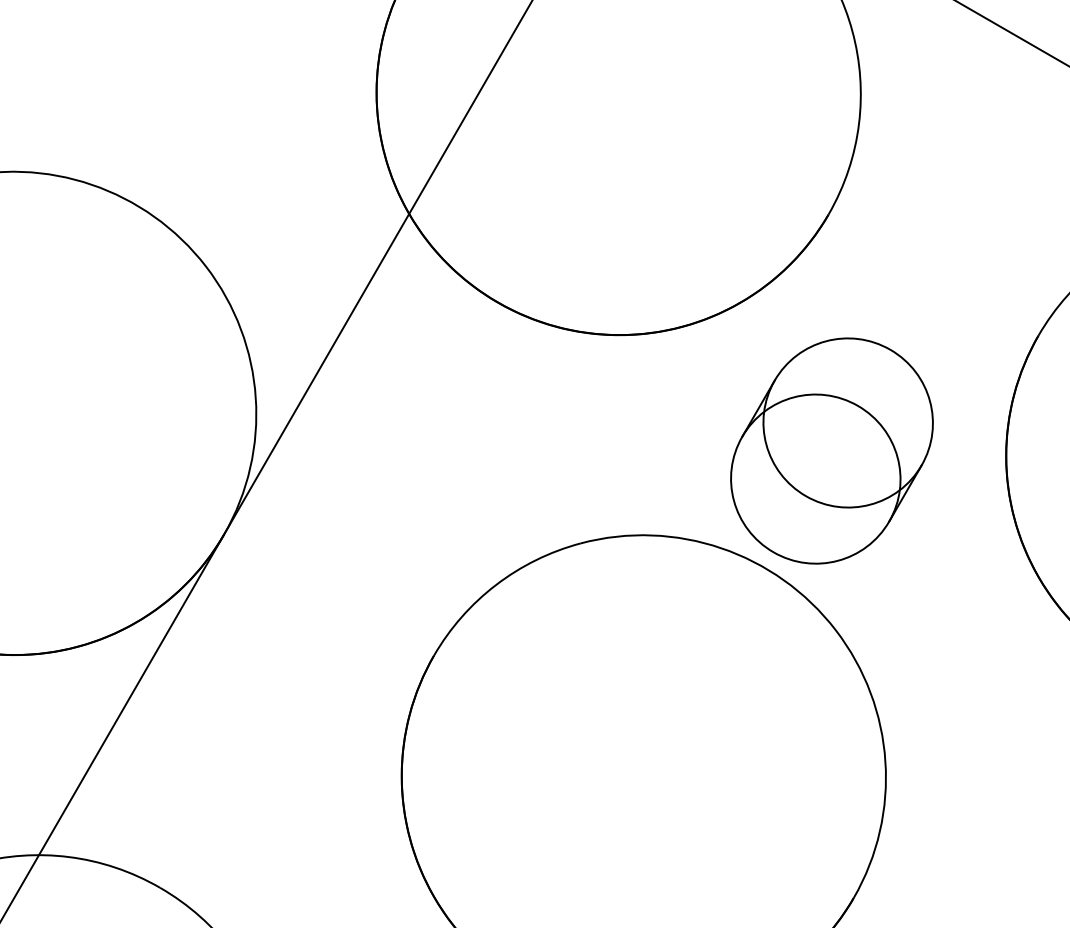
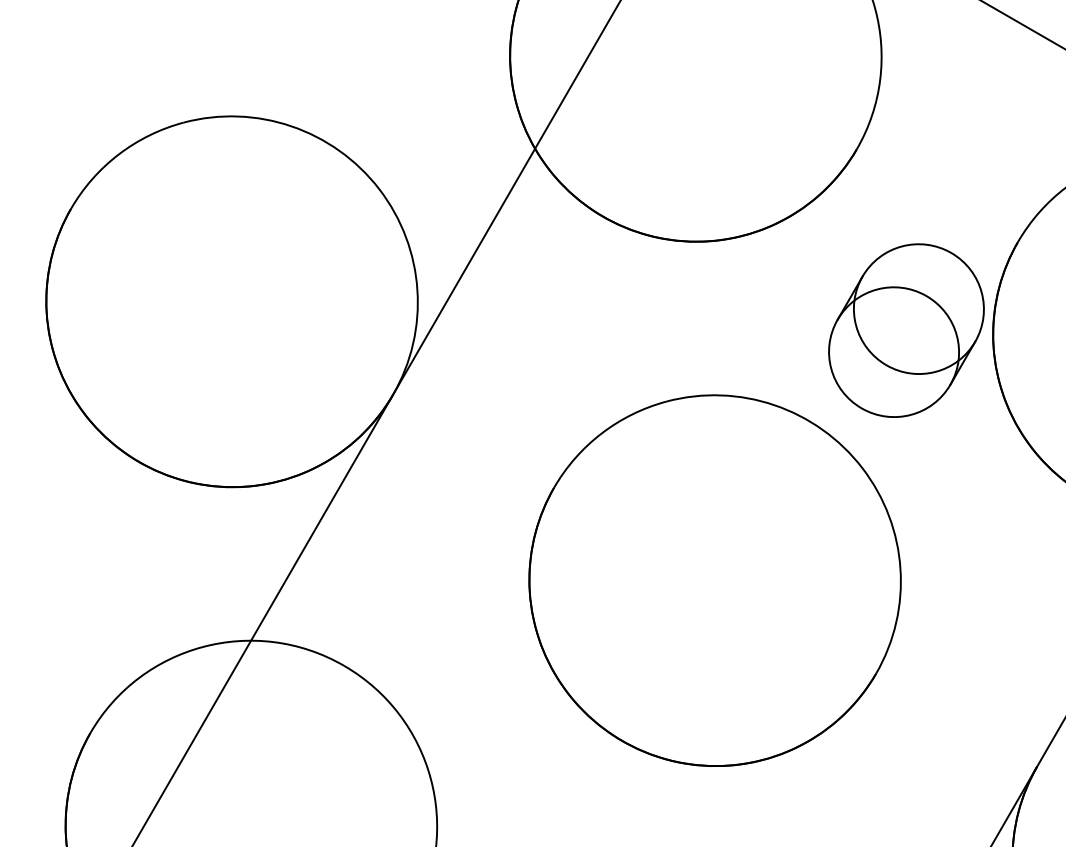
part: (832, 450) -> (906, 330), moved

